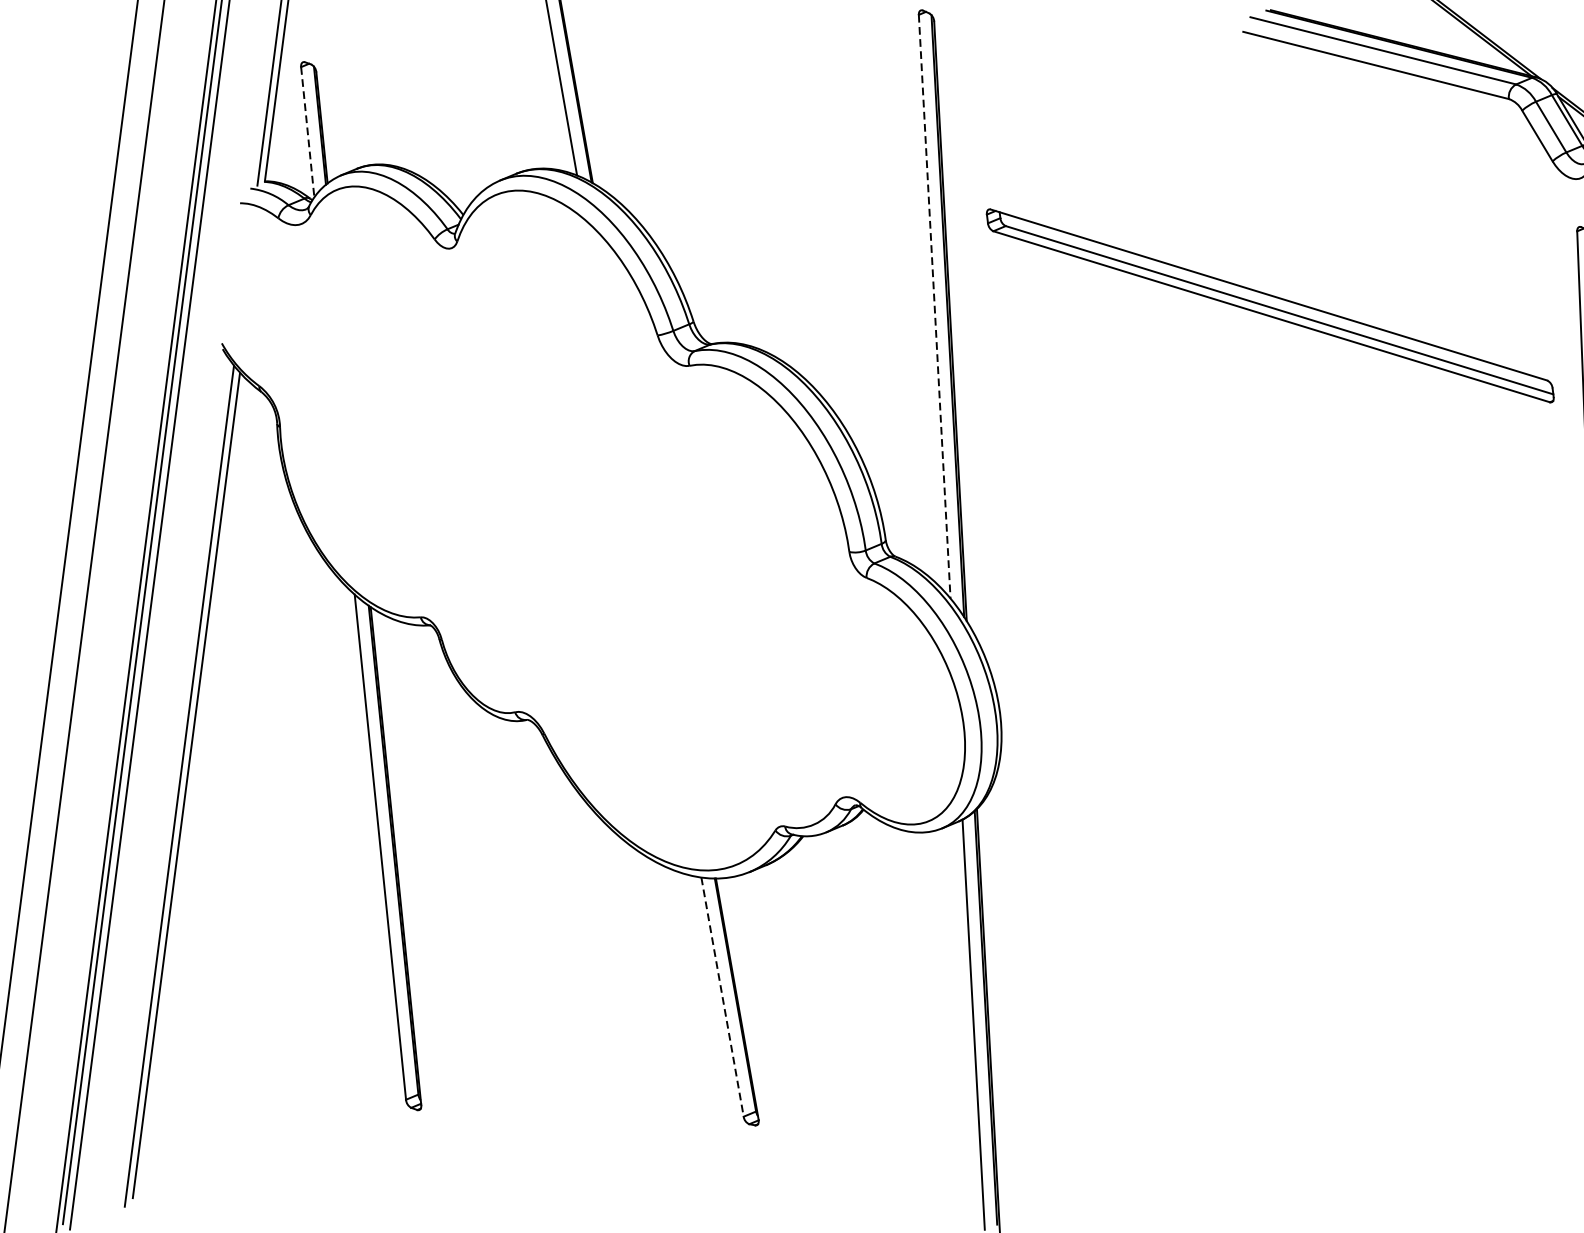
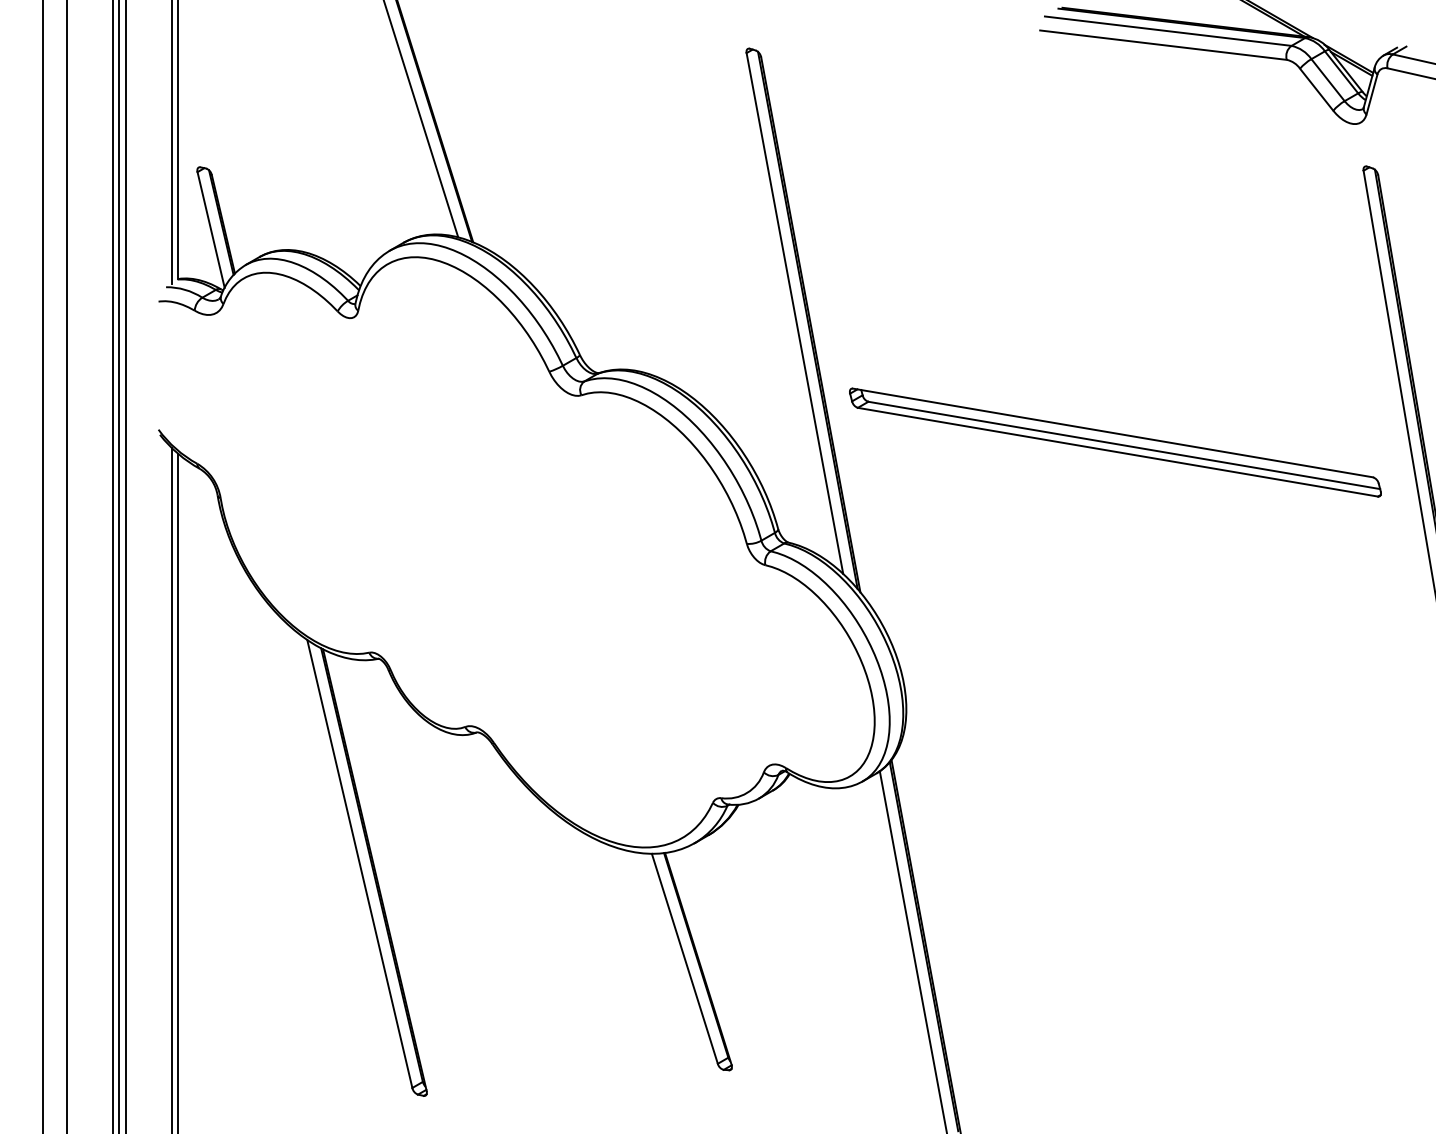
line: (308, 132) -> (211, 230), dashed -> solid
part: (1270, 305) -> (1115, 442), moved
line: (934, 306) -> (794, 313), dashed -> solid
line: (723, 997) -> (685, 959), dashed -> solid

